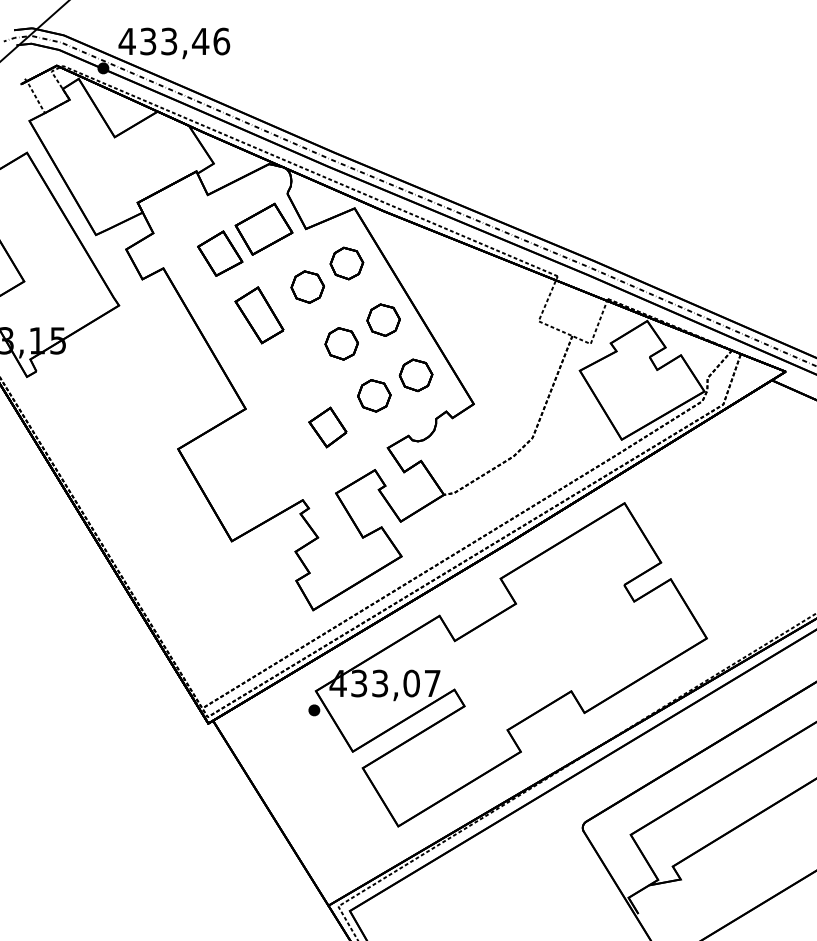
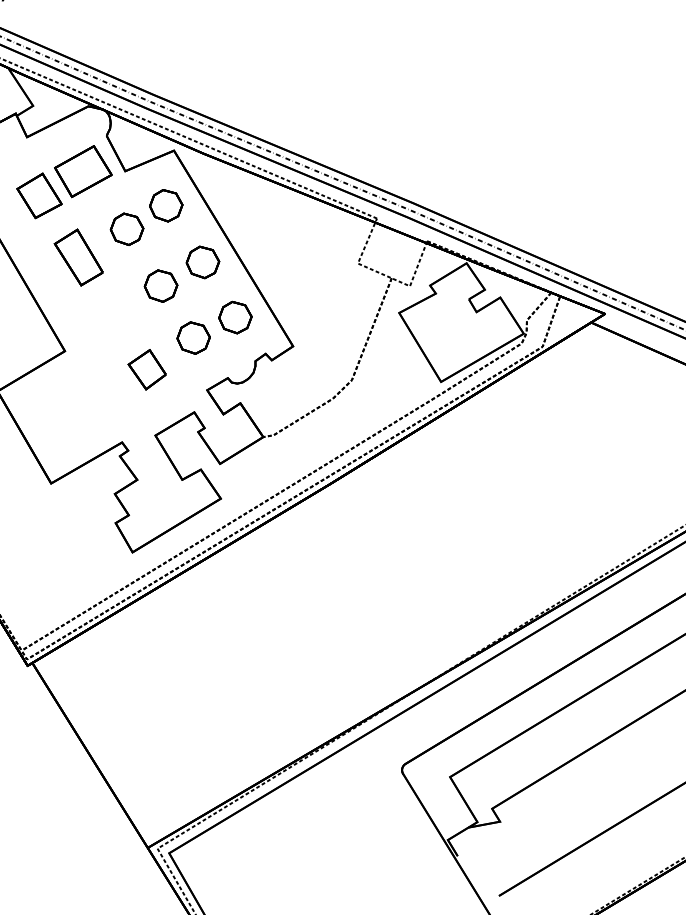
part: (507, 664) -> (326, 606), removed

